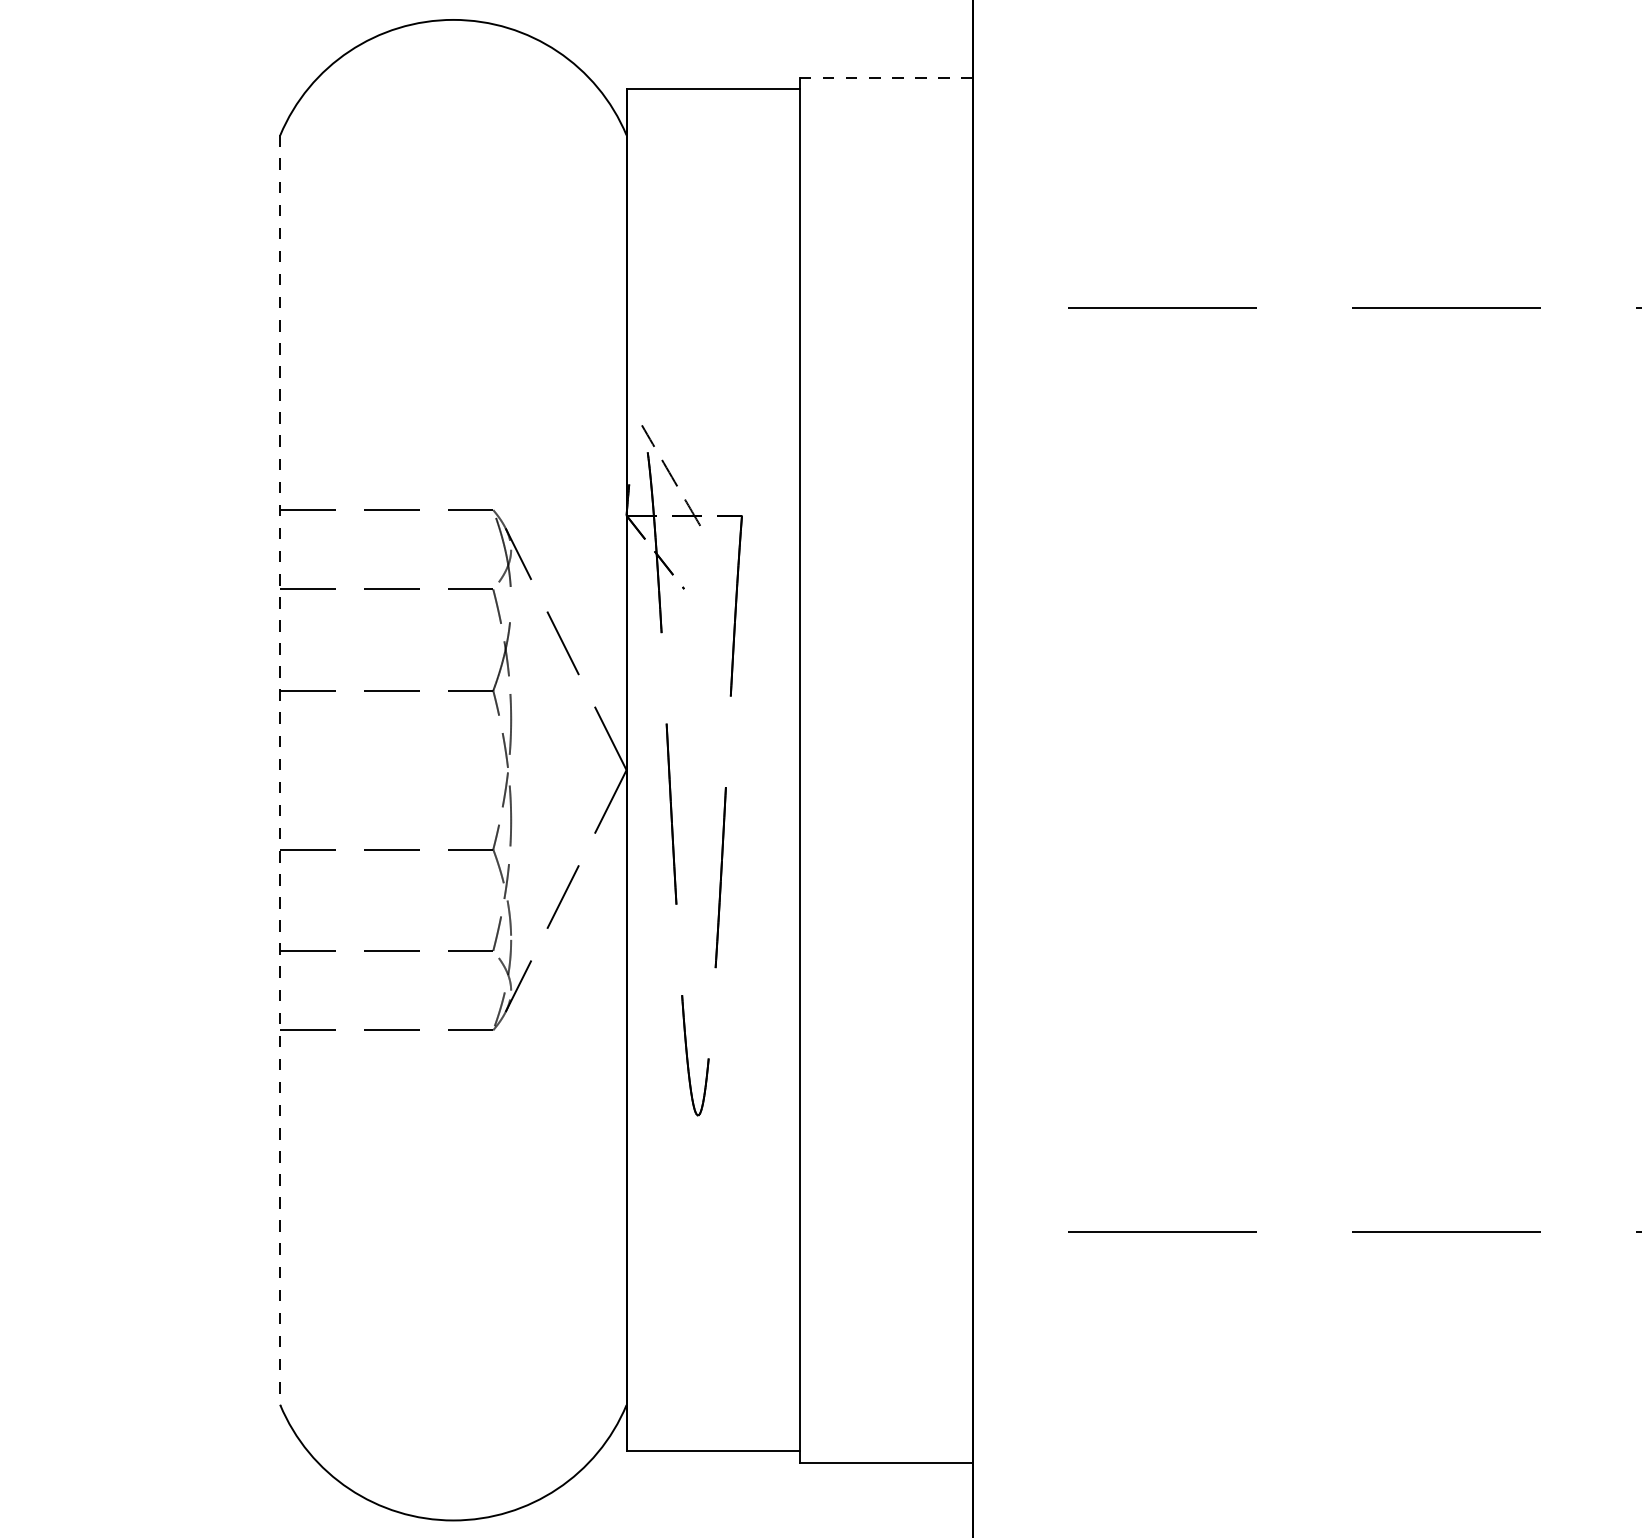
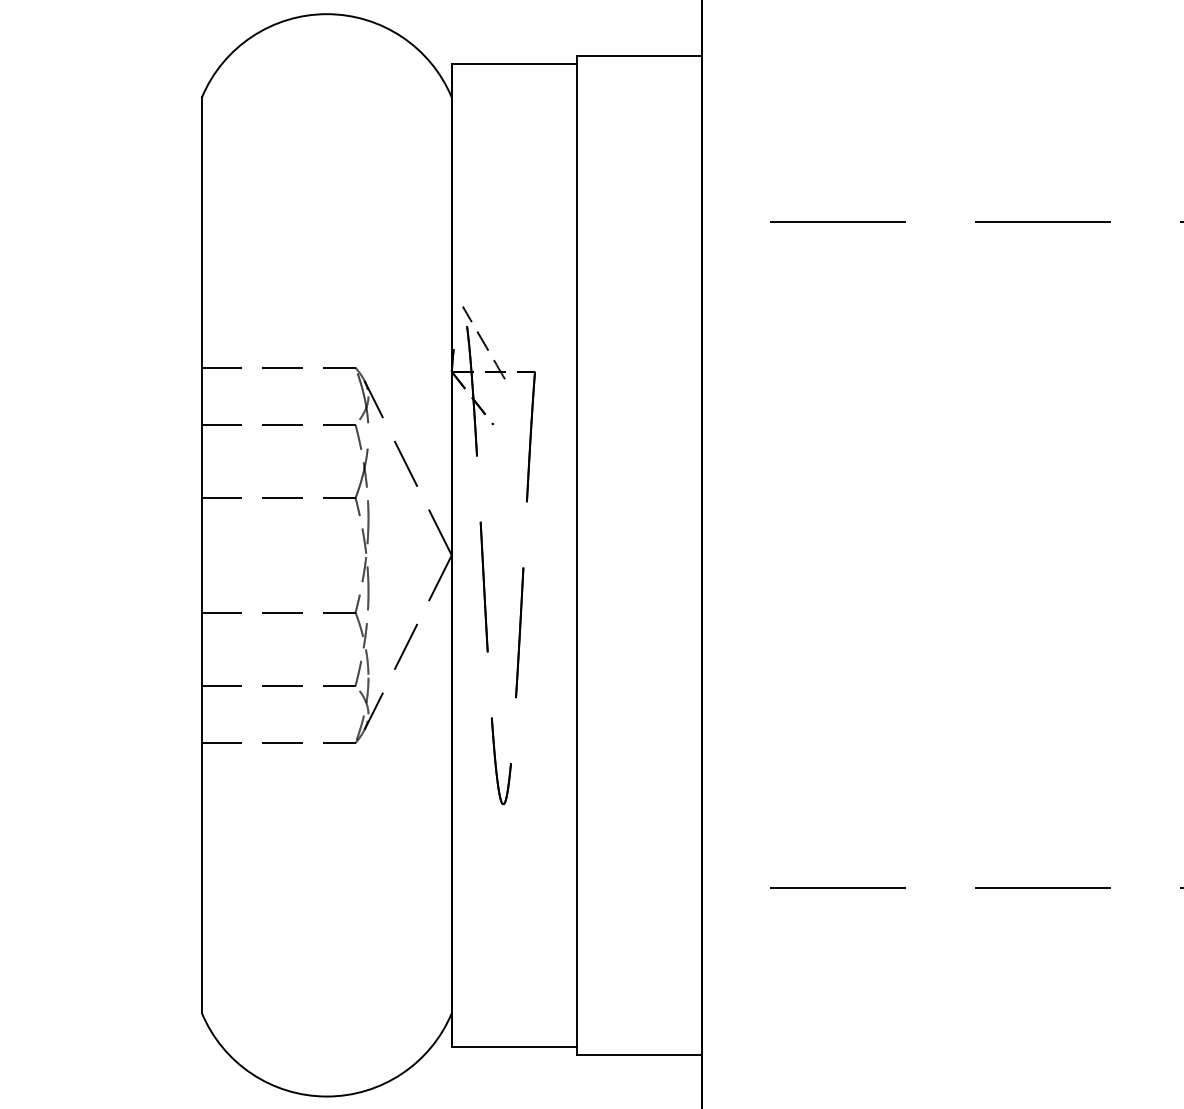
line: (886, 77) -> (639, 55), dashed -> solid
line: (280, 770) -> (202, 555), dashed -> solid

